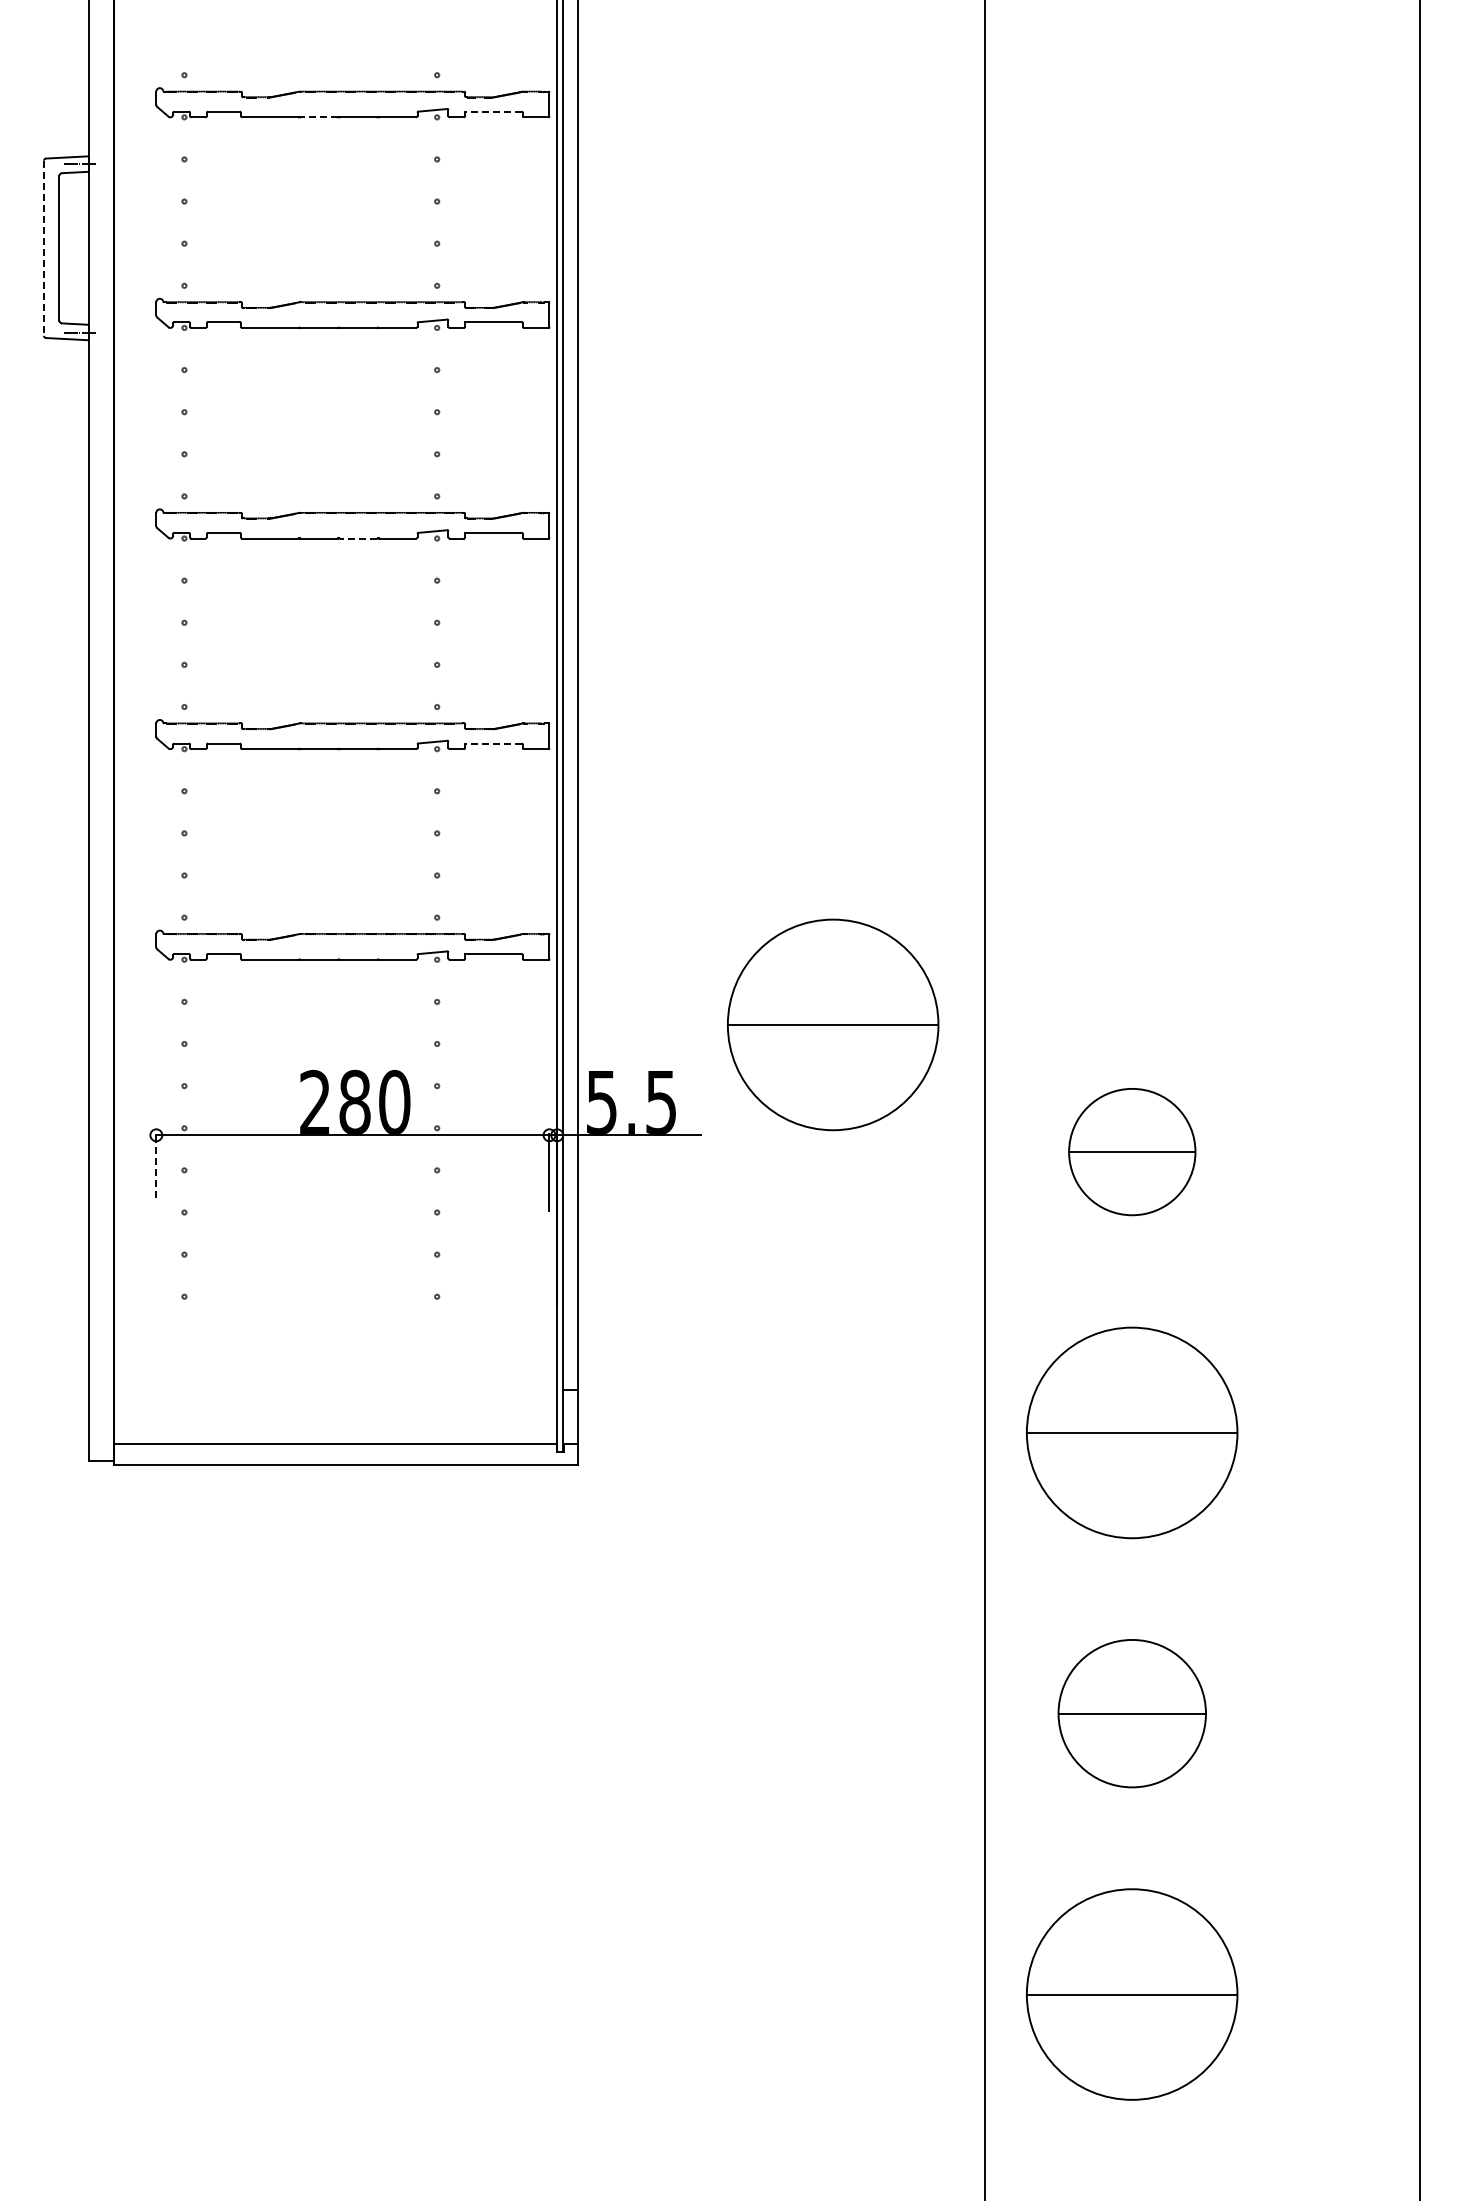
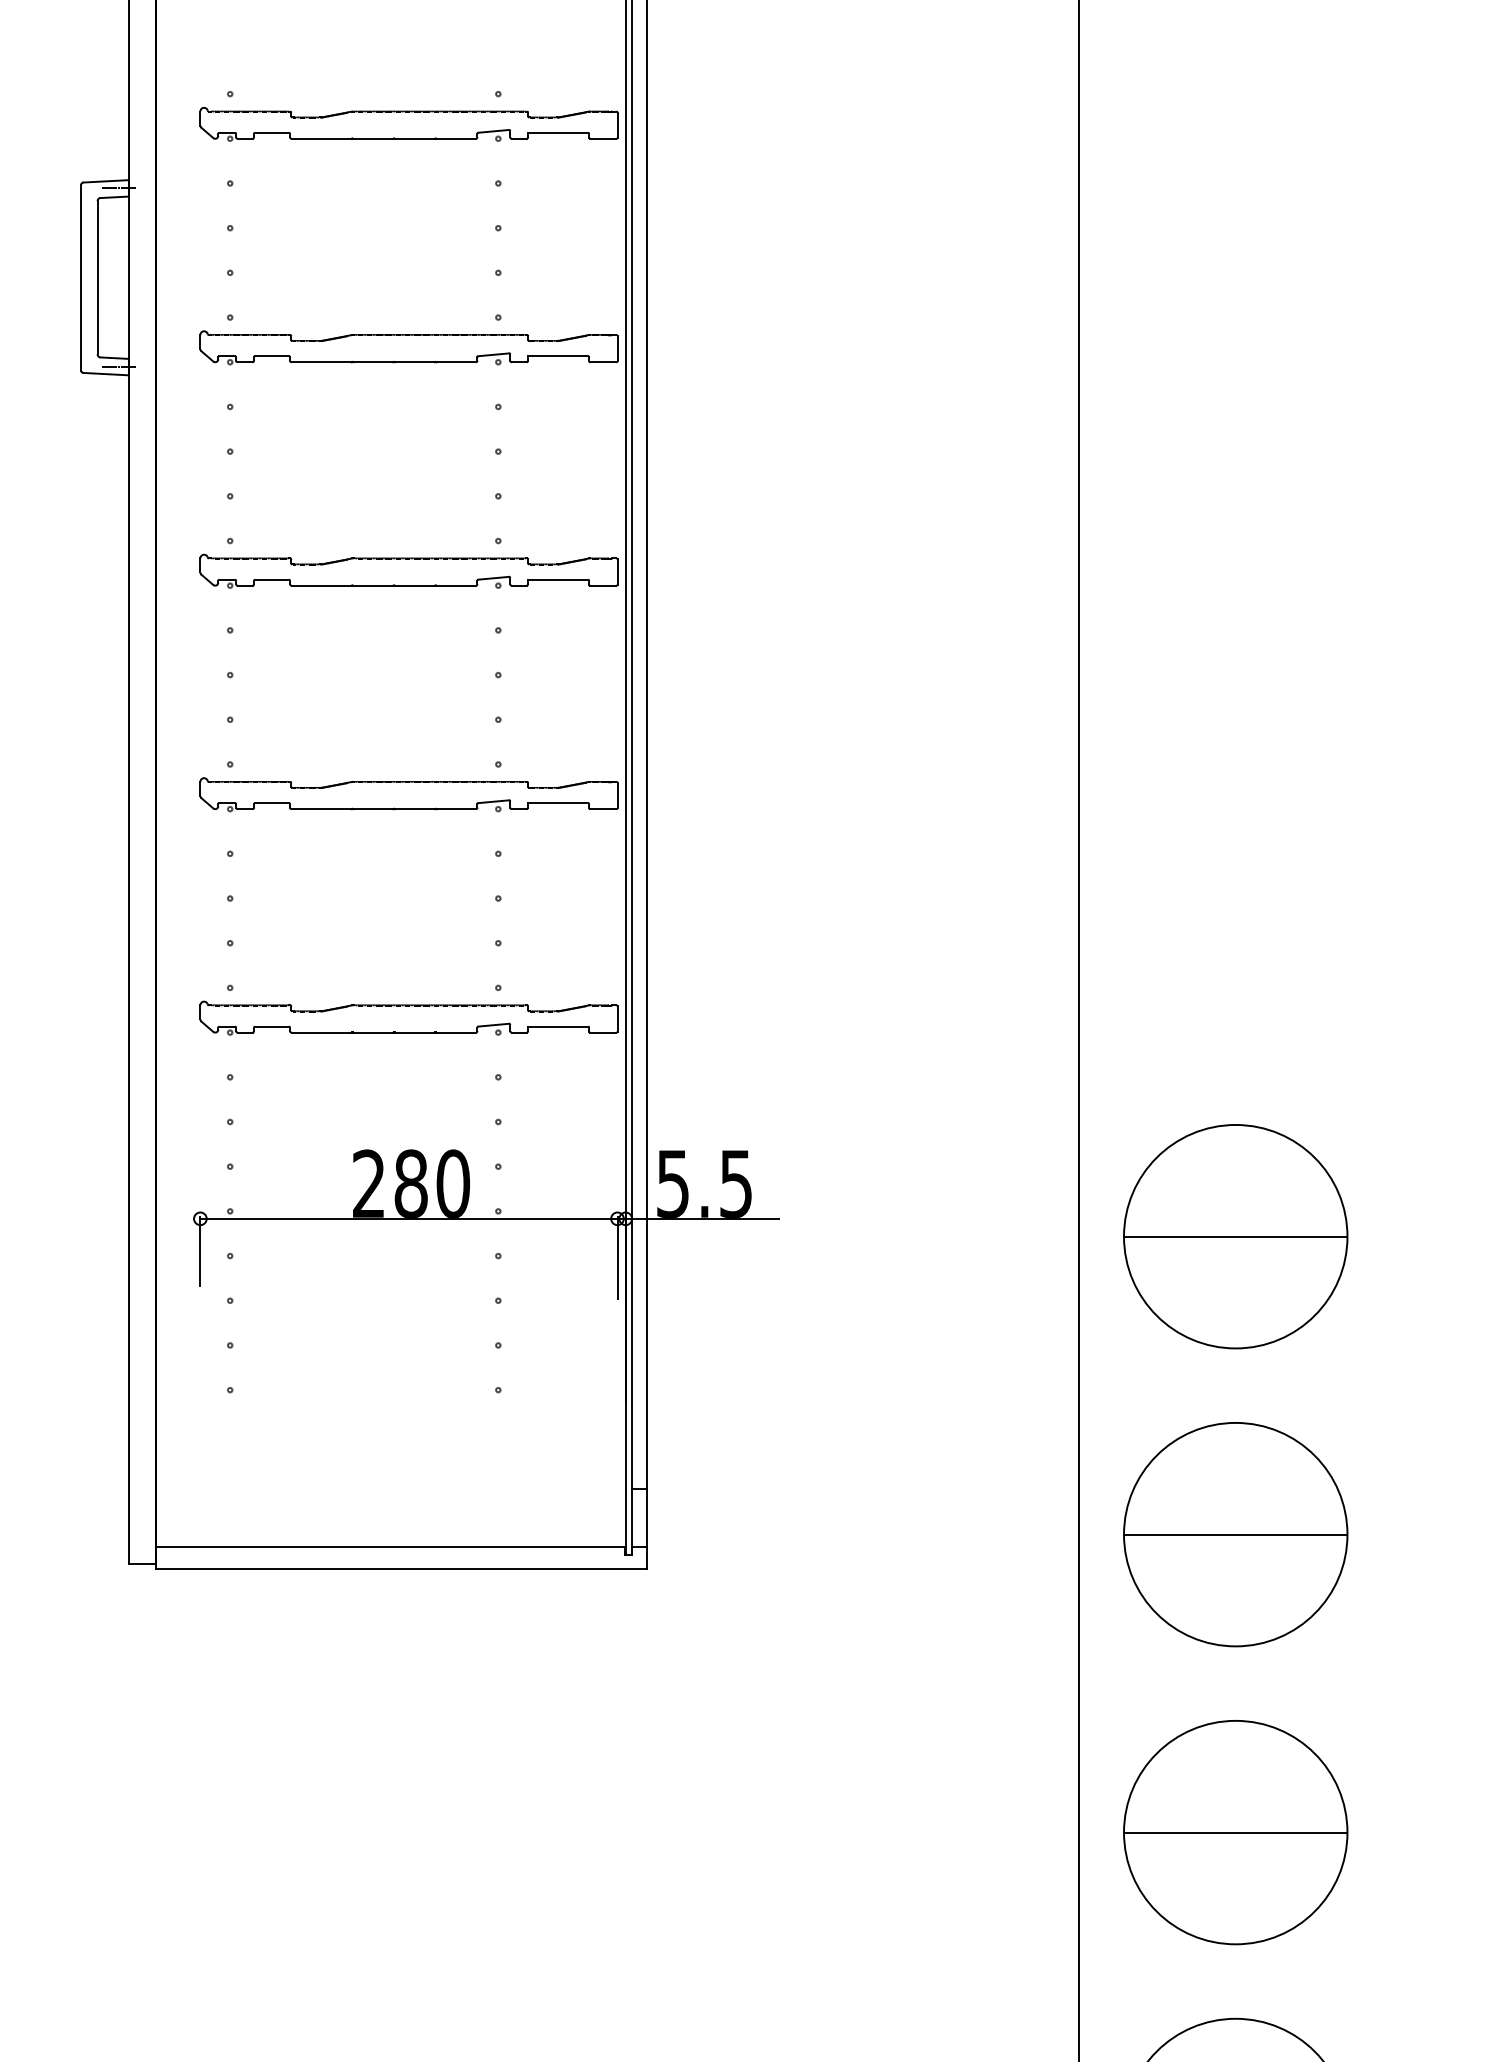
line: (493, 111) -> (558, 132), dashed -> solid
line: (319, 117) -> (373, 138), dashed -> solid
line: (44, 248) -> (81, 277), dashed -> solid
line: (358, 538) -> (414, 585), dashed -> solid
line: (493, 743) -> (558, 803), dashed -> solid
part: (833, 1024) -> (918, 1101), removed
part: (1132, 1151) -> (1236, 1236), size x1.67
line: (156, 1165) -> (200, 1250), dashed -> solid
part: (1132, 1713) -> (1236, 1832), size x1.43

